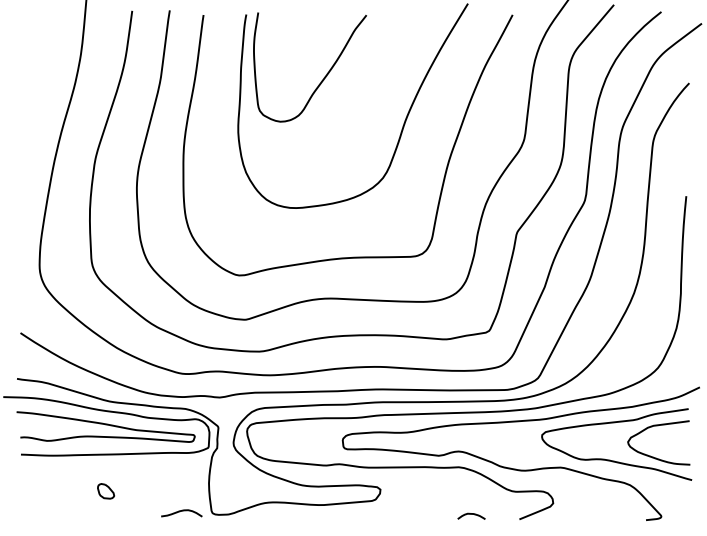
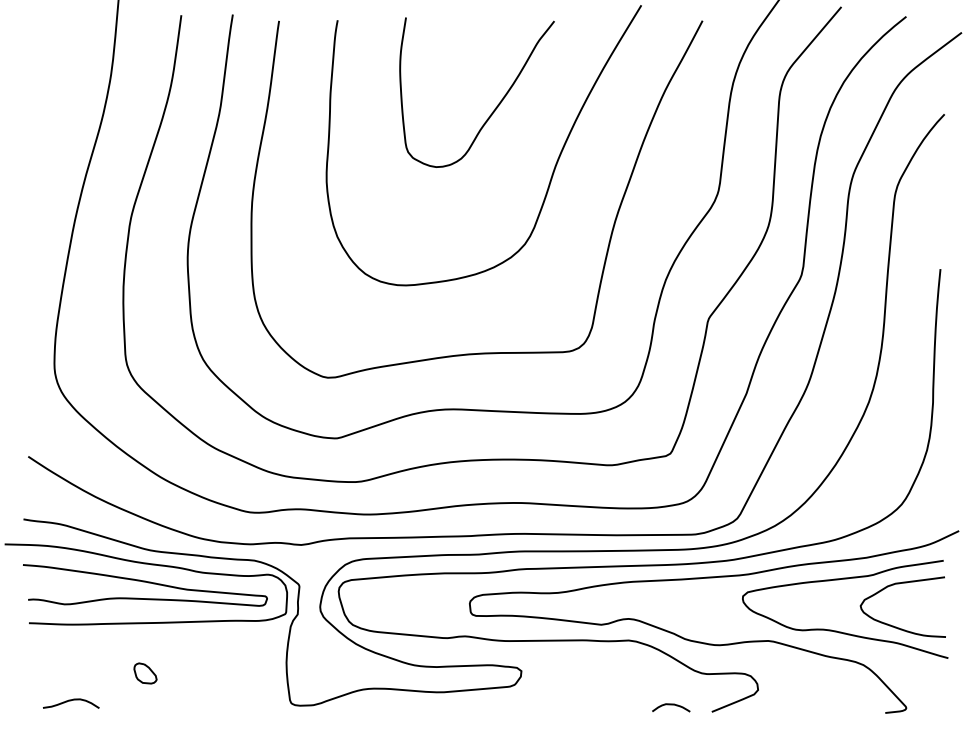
curve: (325, 76) -> (497, 104), moved
curve: (181, 511) -> (71, 701), moved
curve: (471, 514) -> (671, 705), moved

